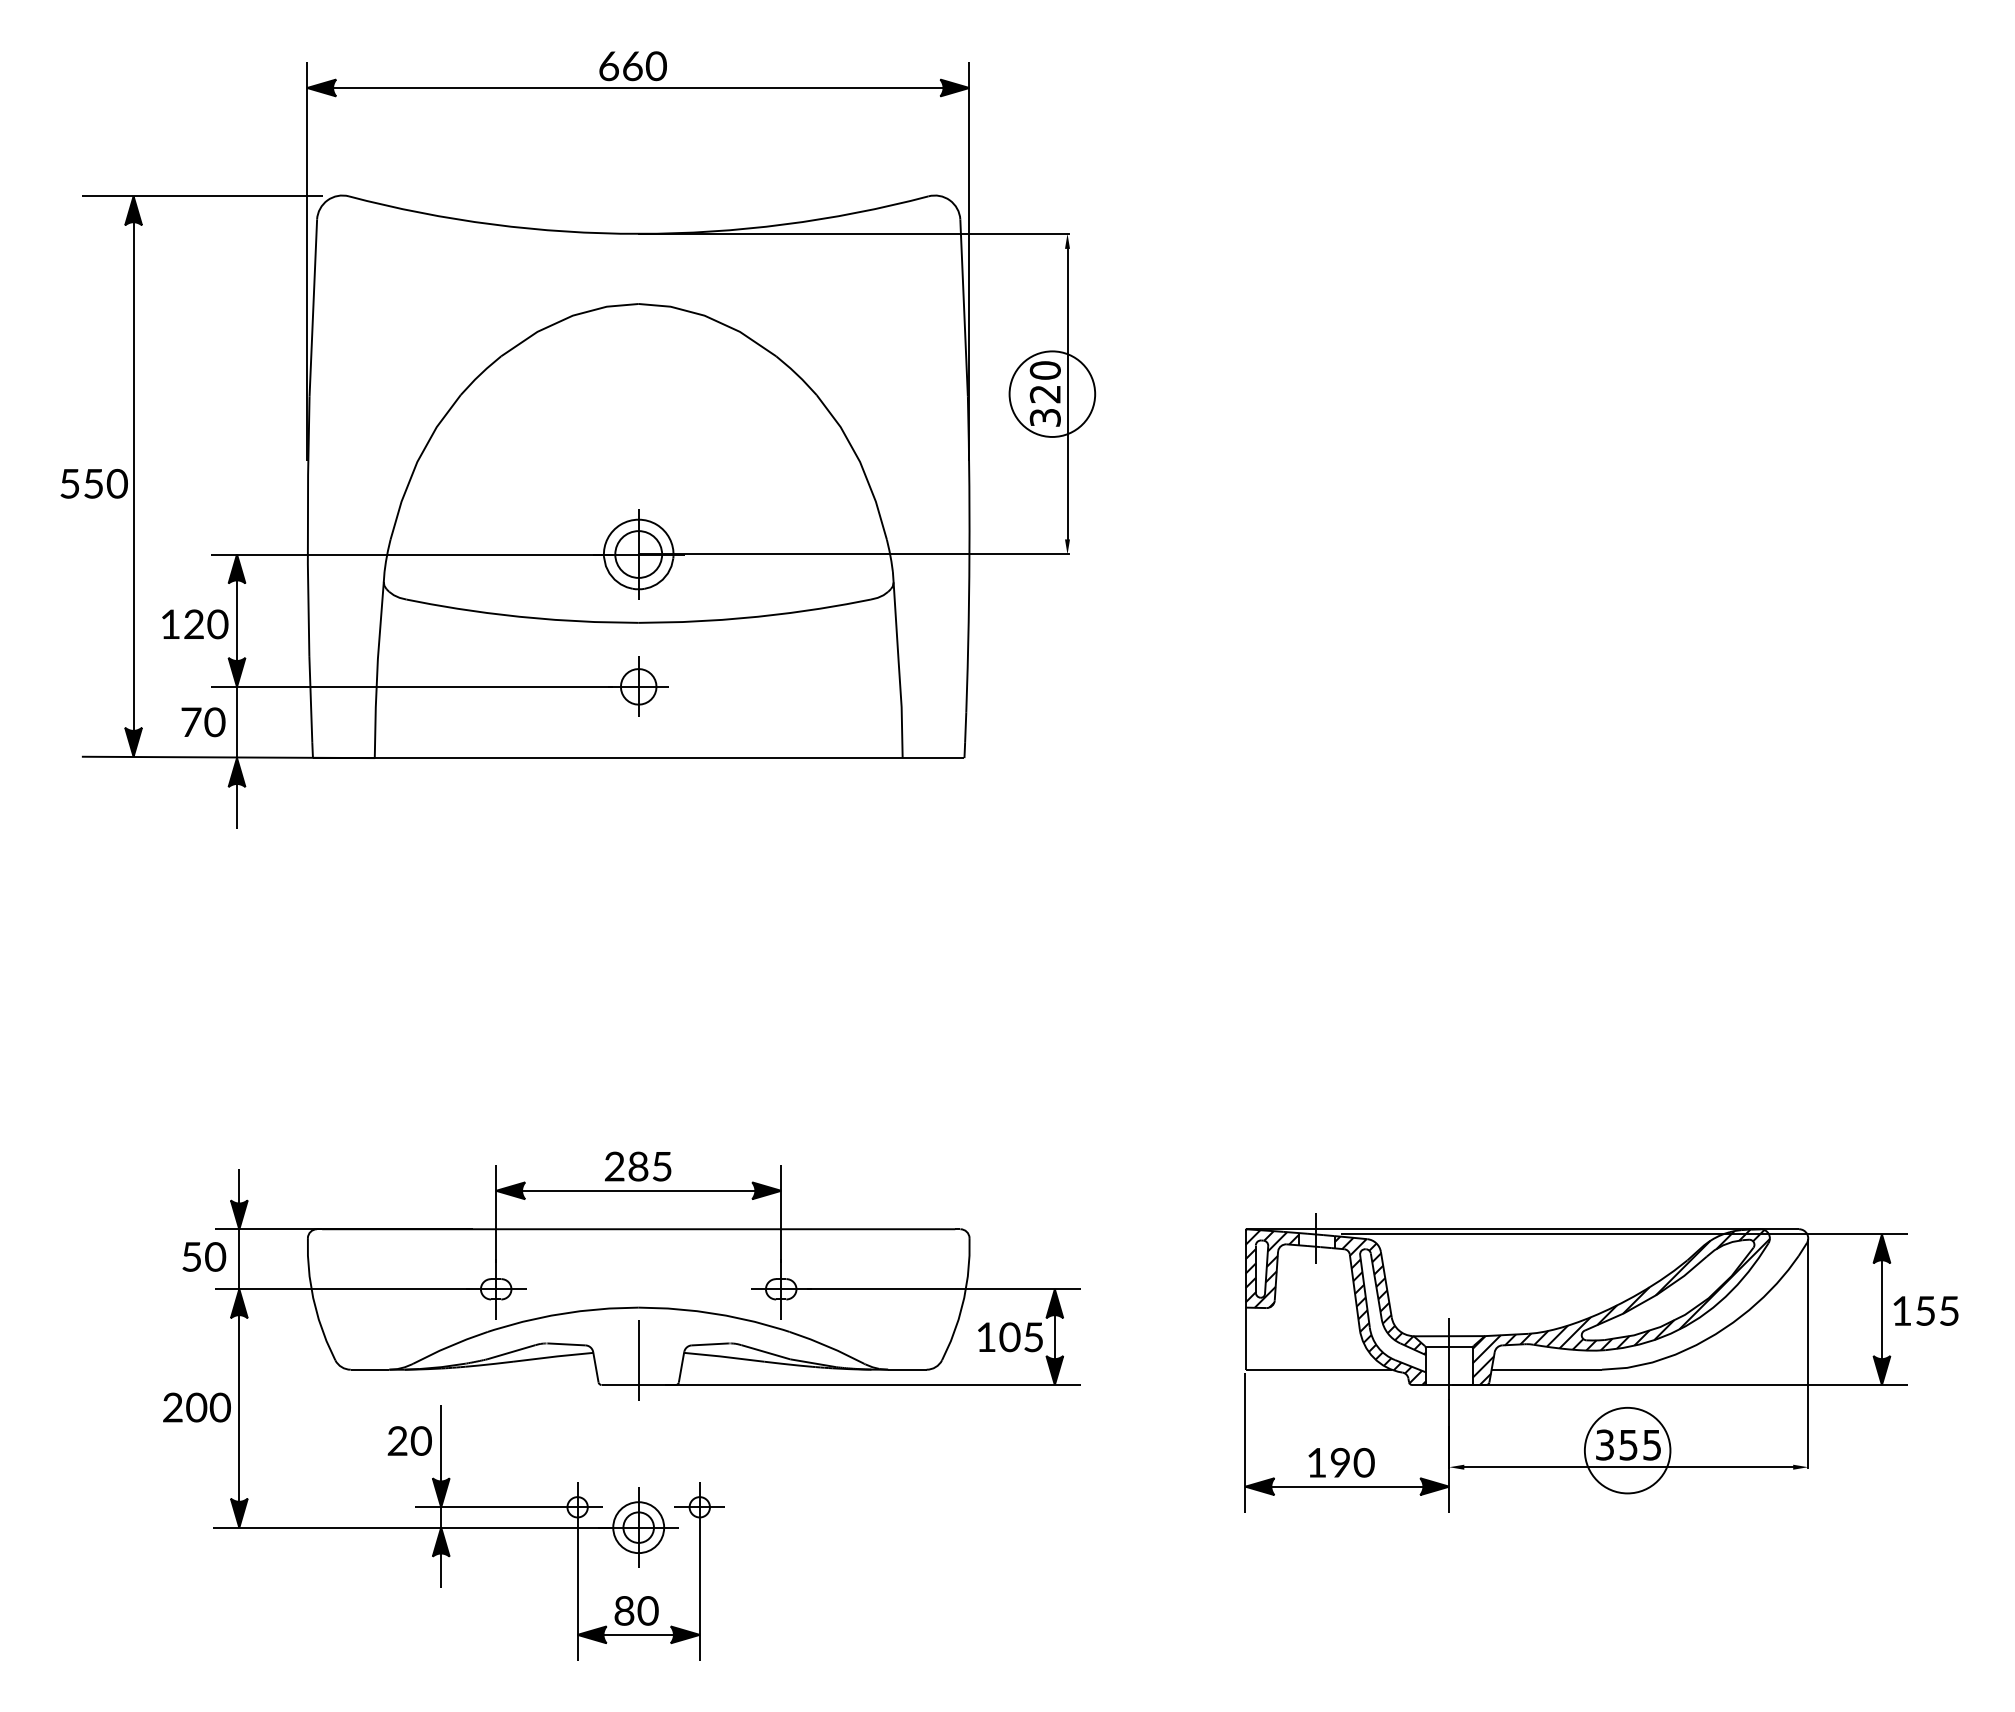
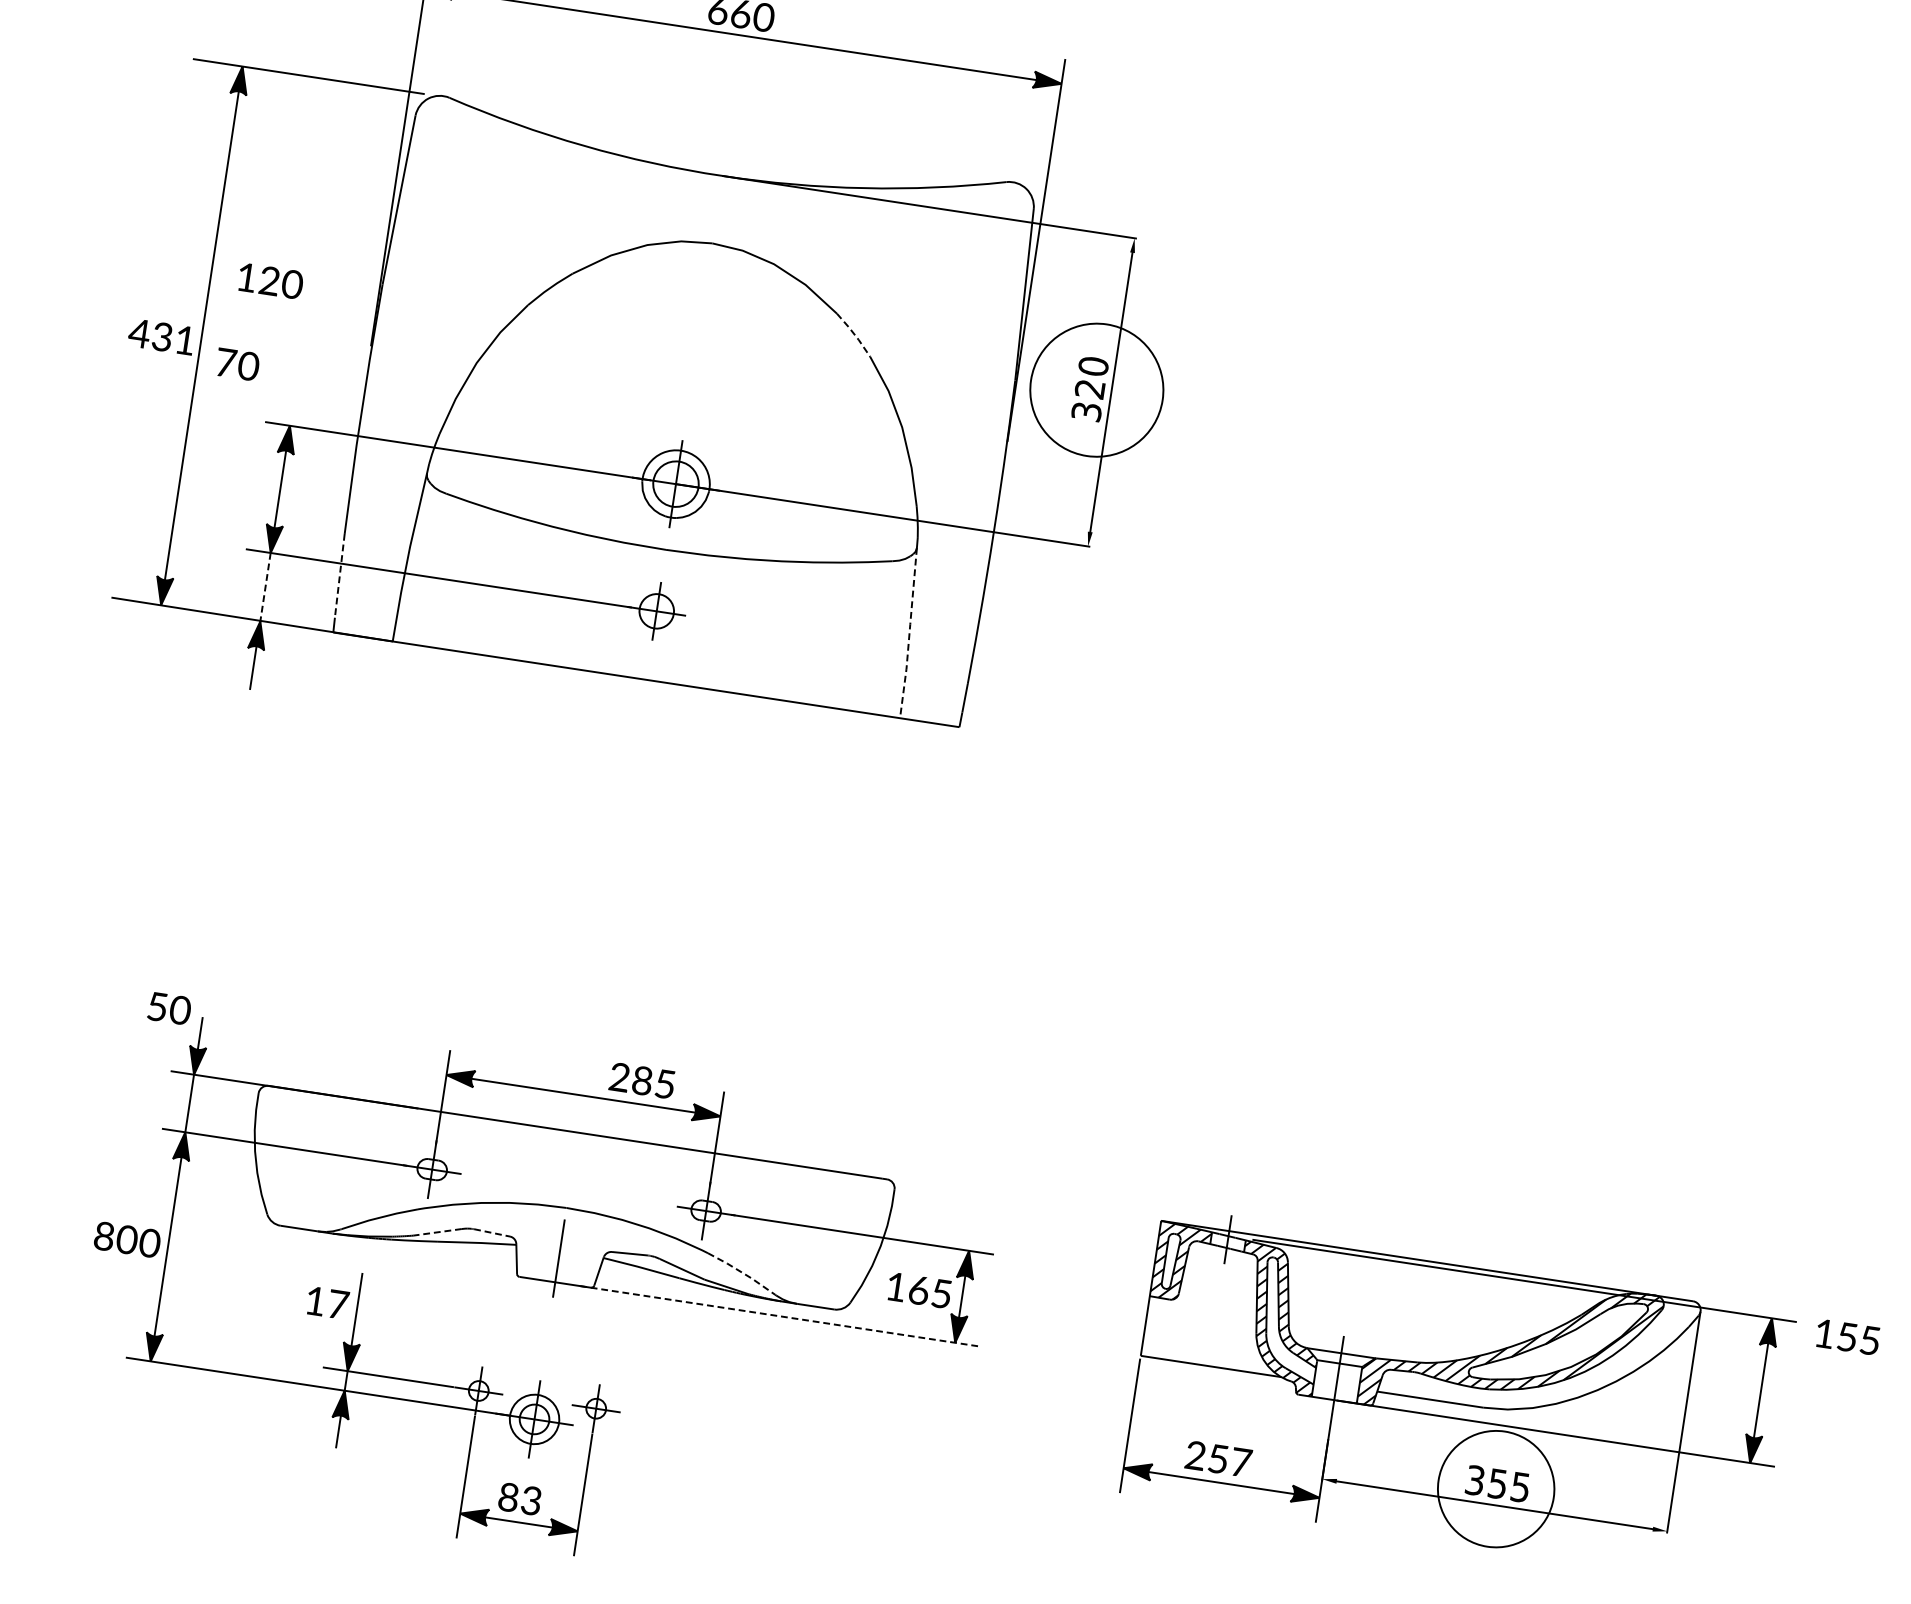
line: (797, 375) -> (854, 335), solid -> dashed
circle: (1052, 393) -> (1097, 389), size x1.6
text: (92, 483) -> (161, 336), 550 -> 431
text: (195, 624) -> (270, 281), moved
line: (899, 670) -> (909, 633), solid -> dashed
line: (310, 699) -> (339, 575), solid -> dashed
text: (203, 722) -> (237, 364), moved
line: (237, 722) -> (265, 587), solid -> dashed
text: (637, 1166) -> (641, 1080), moved
text: (204, 1256) -> (169, 1008), moved
text: (1925, 1310) -> (1847, 1336), moved
text: (1009, 1336) -> (918, 1289), 105 -> 165
line: (566, 1344) -> (491, 1232), solid -> dashed
line: (827, 1346) -> (742, 1272), solid -> dashed
line: (510, 1352) -> (436, 1232), solid -> dashed
line: (873, 1384) -> (780, 1315), solid -> dashed
text: (172, 1408) -> (103, 1237), 200 -> 800
text: (409, 1440) -> (326, 1302), 20 -> 17
circle: (1627, 1450) -> (1496, 1488), size x1.4
text: (1340, 1462) -> (1218, 1458), 190 -> 257
text: (647, 1610) -> (530, 1500), 80 -> 83

